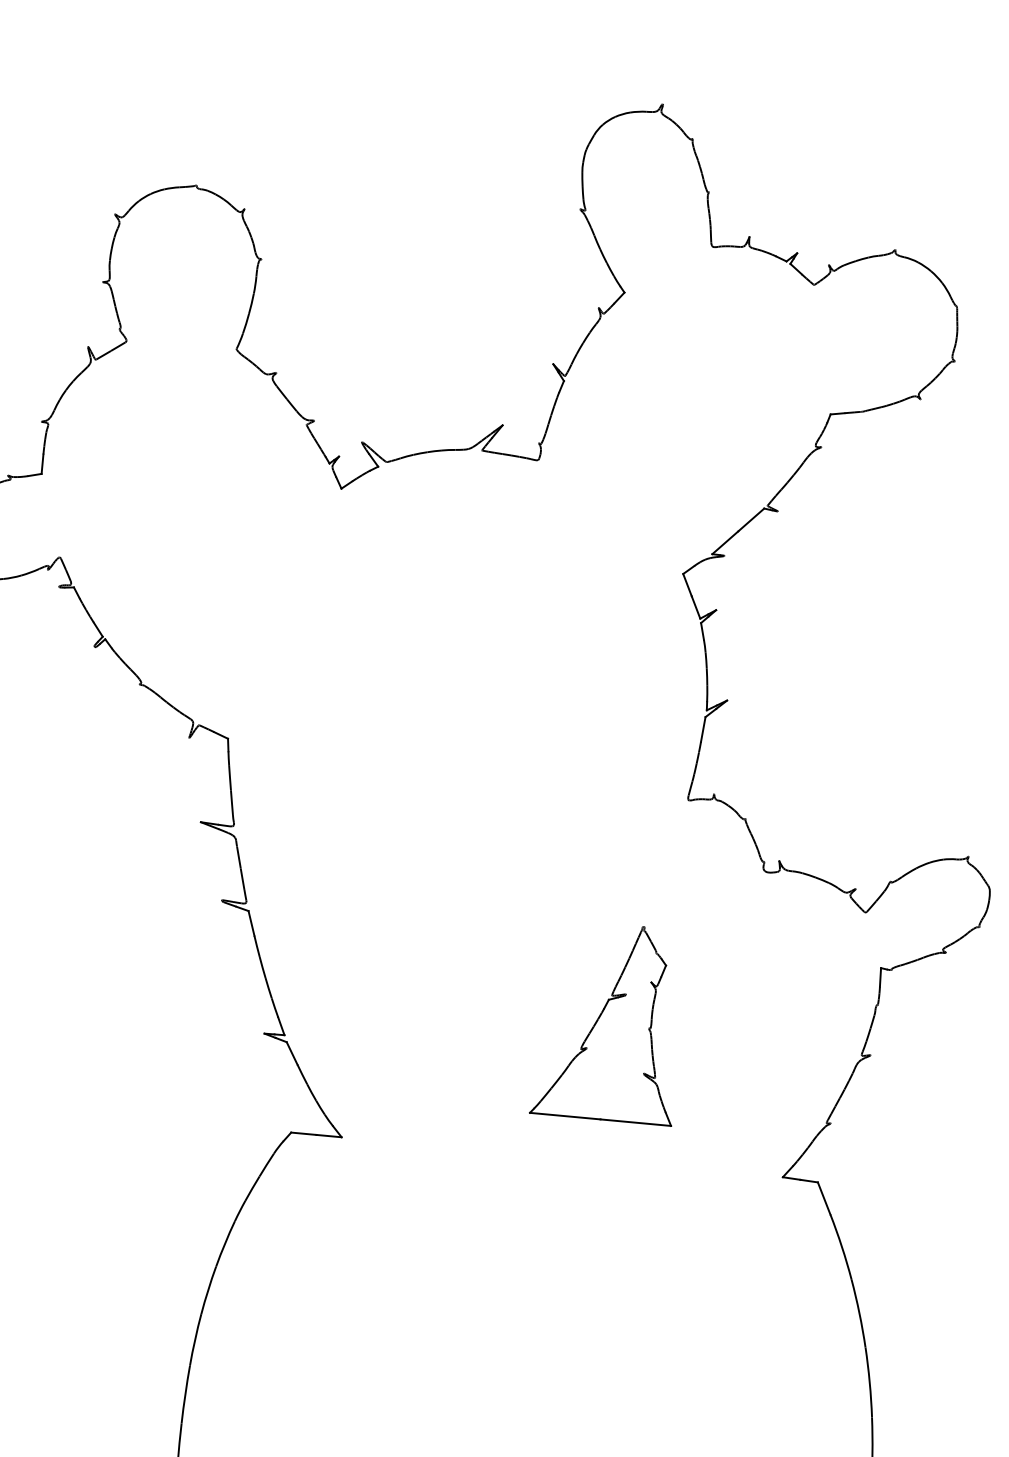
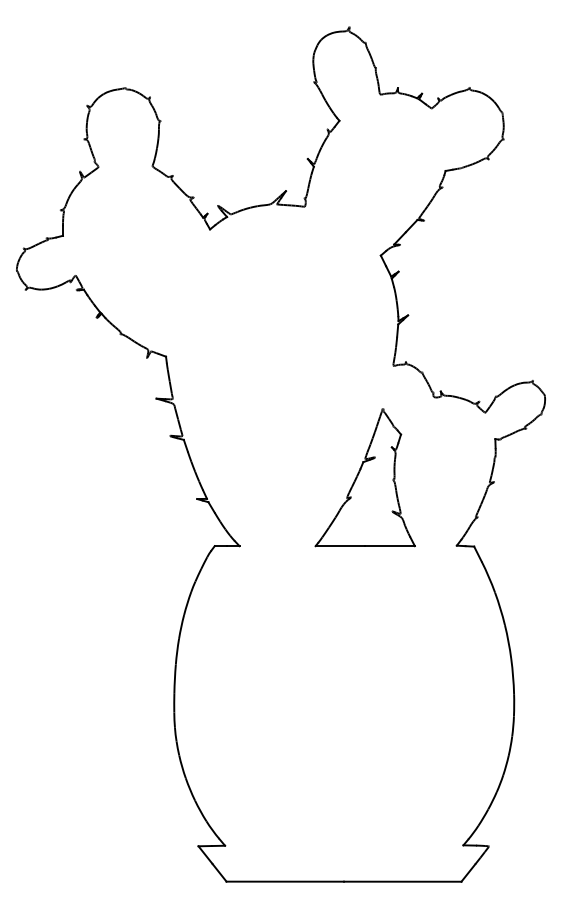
part: (608, 1021) -> (364, 477), size x1.43

